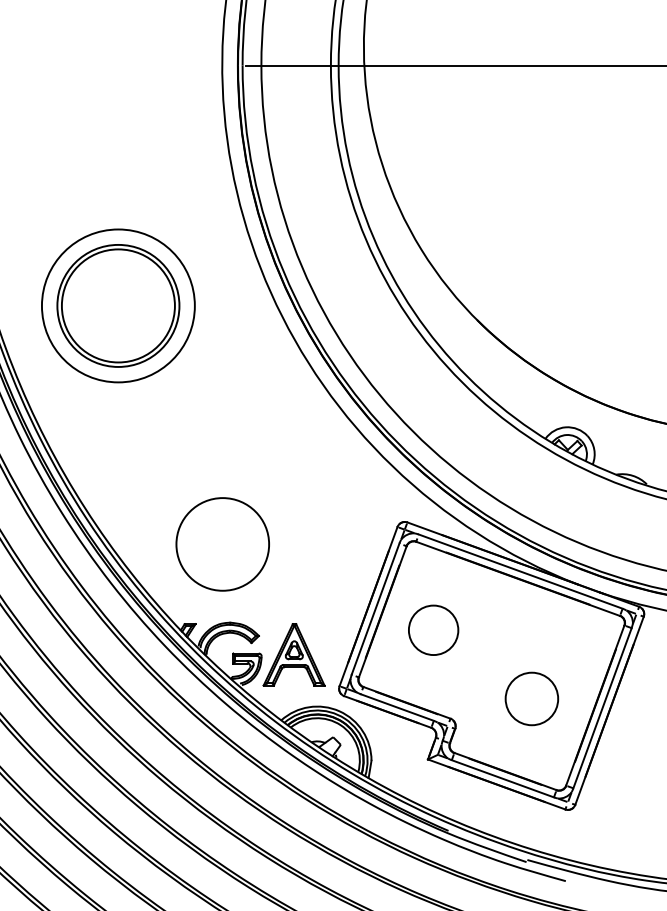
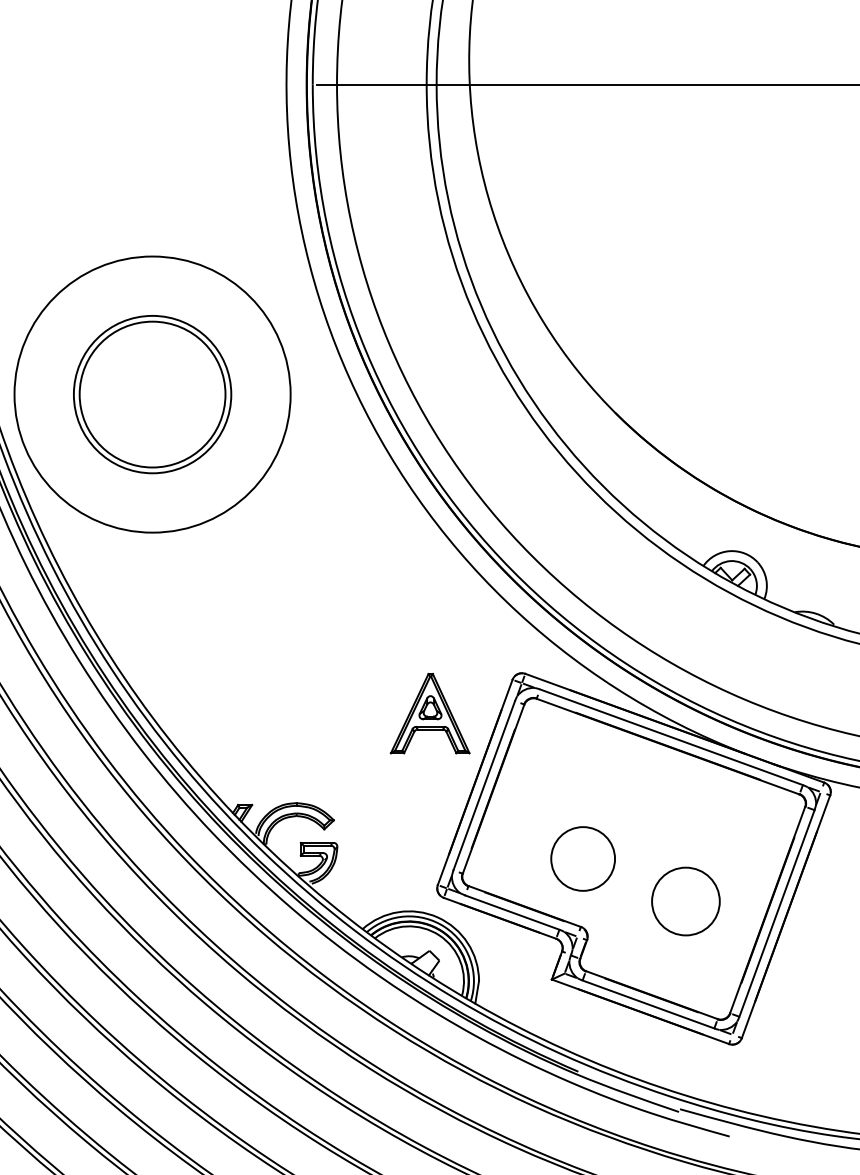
circle: (118, 305) -> (152, 394), size x1.4
circle: (222, 543) -> (286, 701), removed
circle: (433, 629) -> (582, 858), moved
part: (293, 654) -> (429, 713), moved

